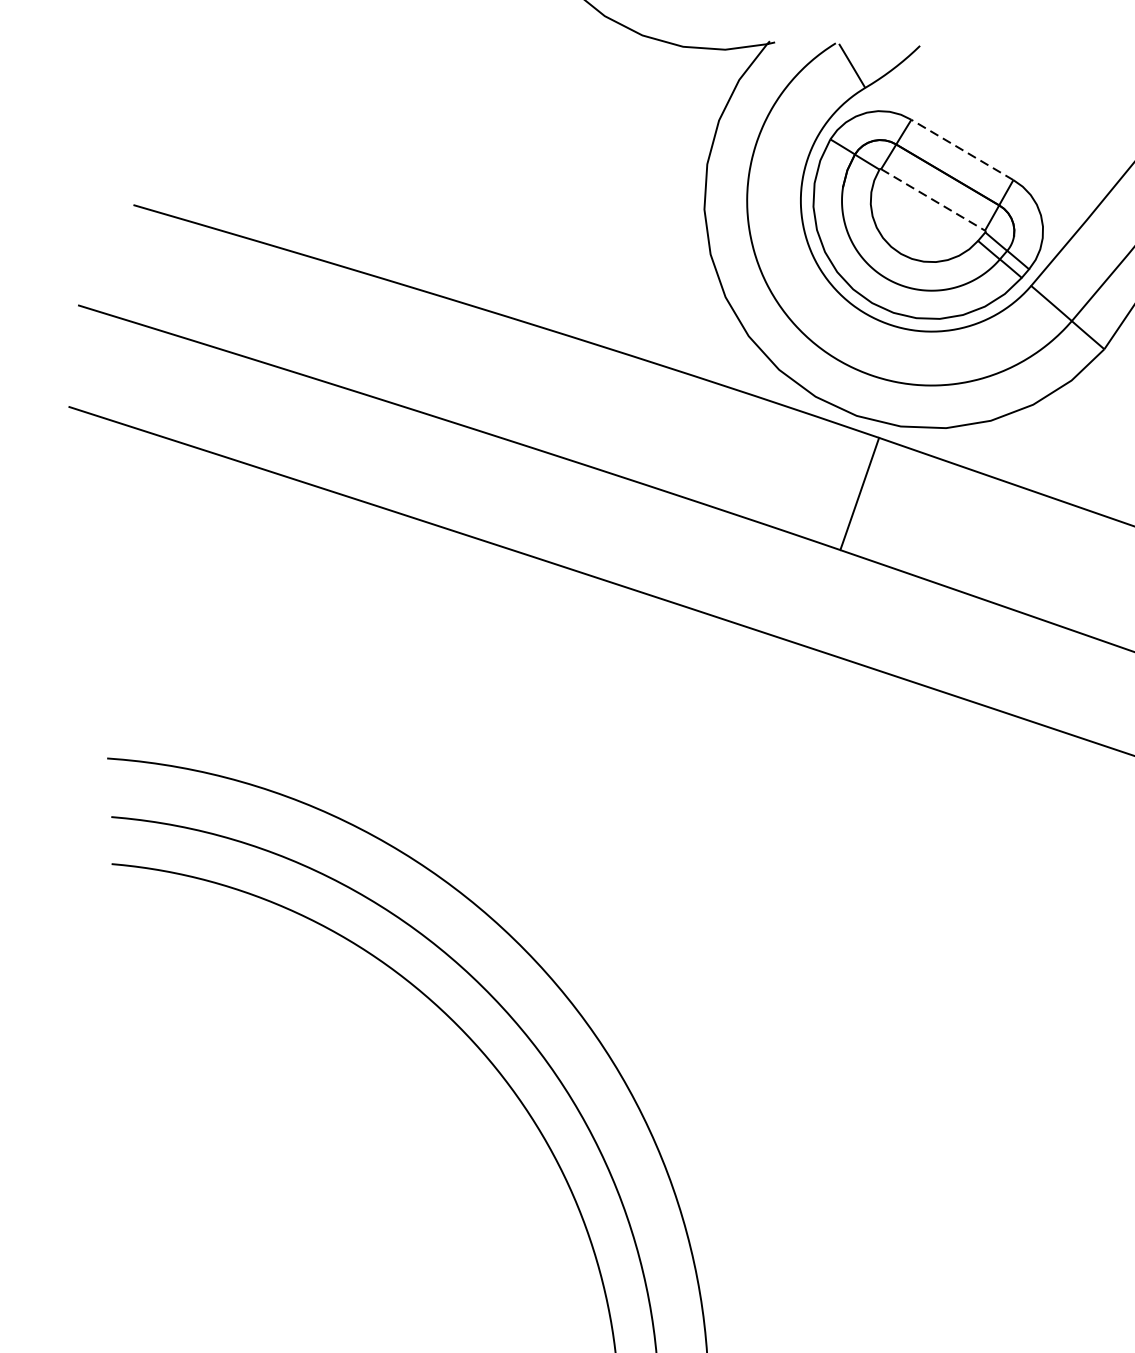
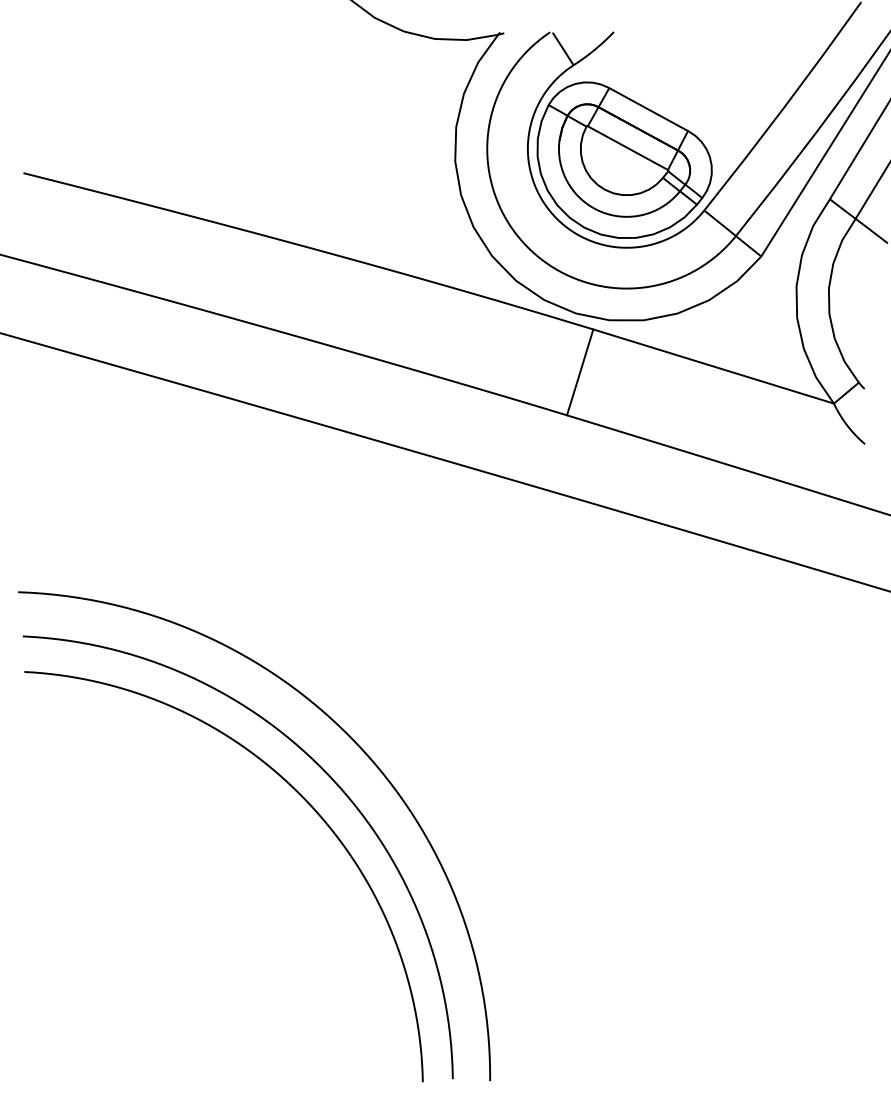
line: (962, 149) -> (648, 109), dashed -> solid
line: (932, 200) -> (627, 148), dashed -> solid

